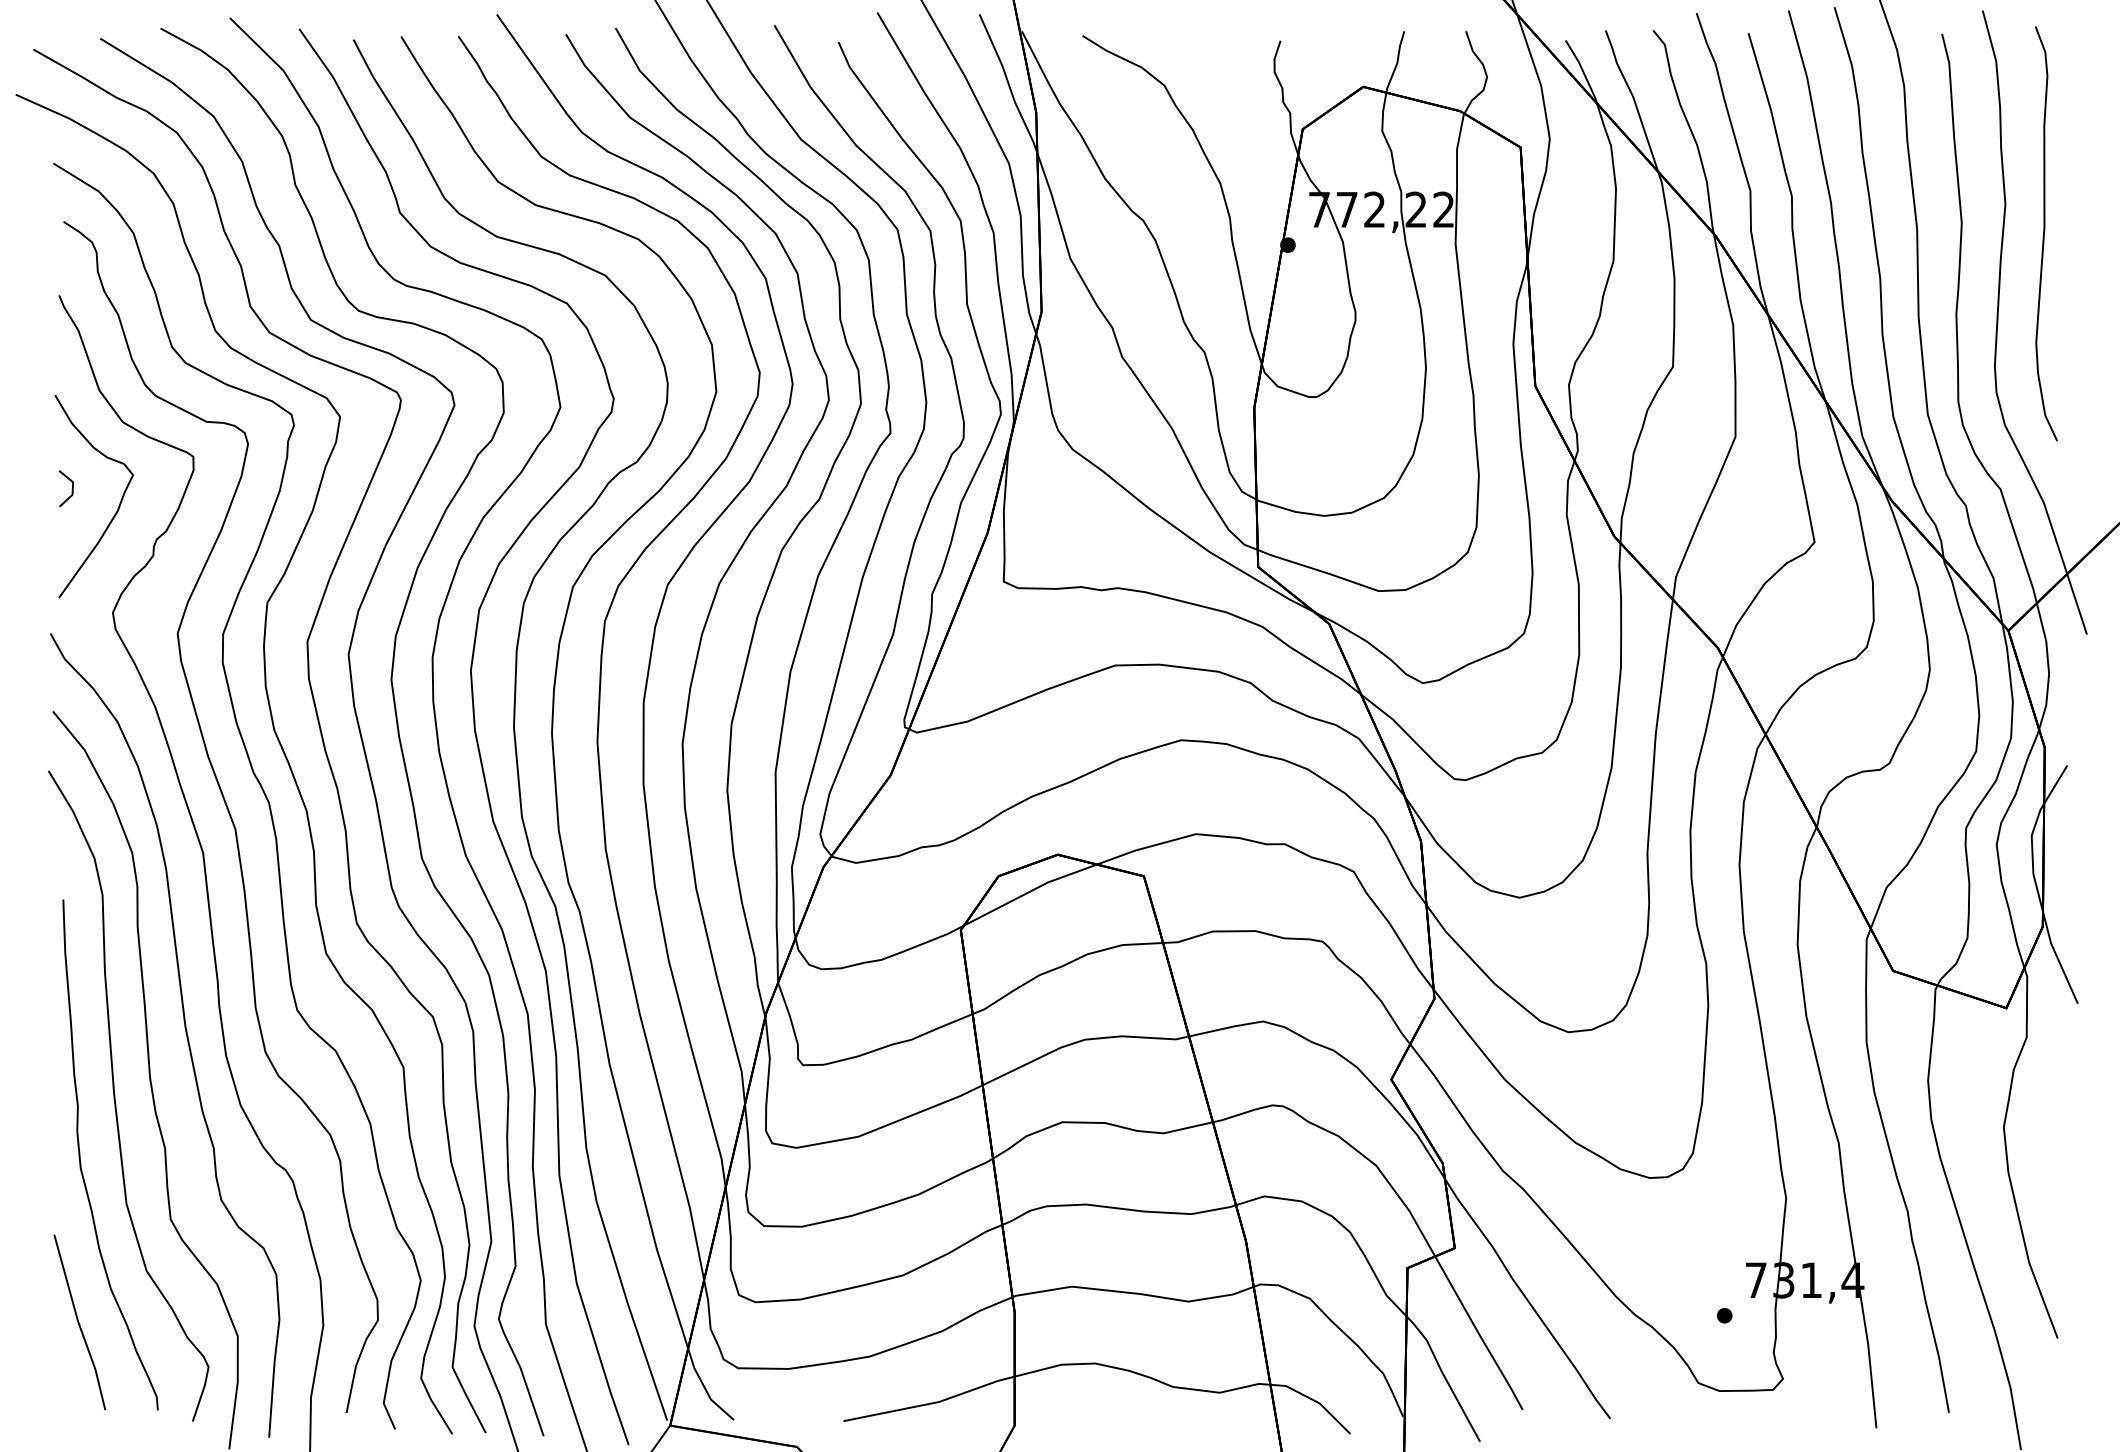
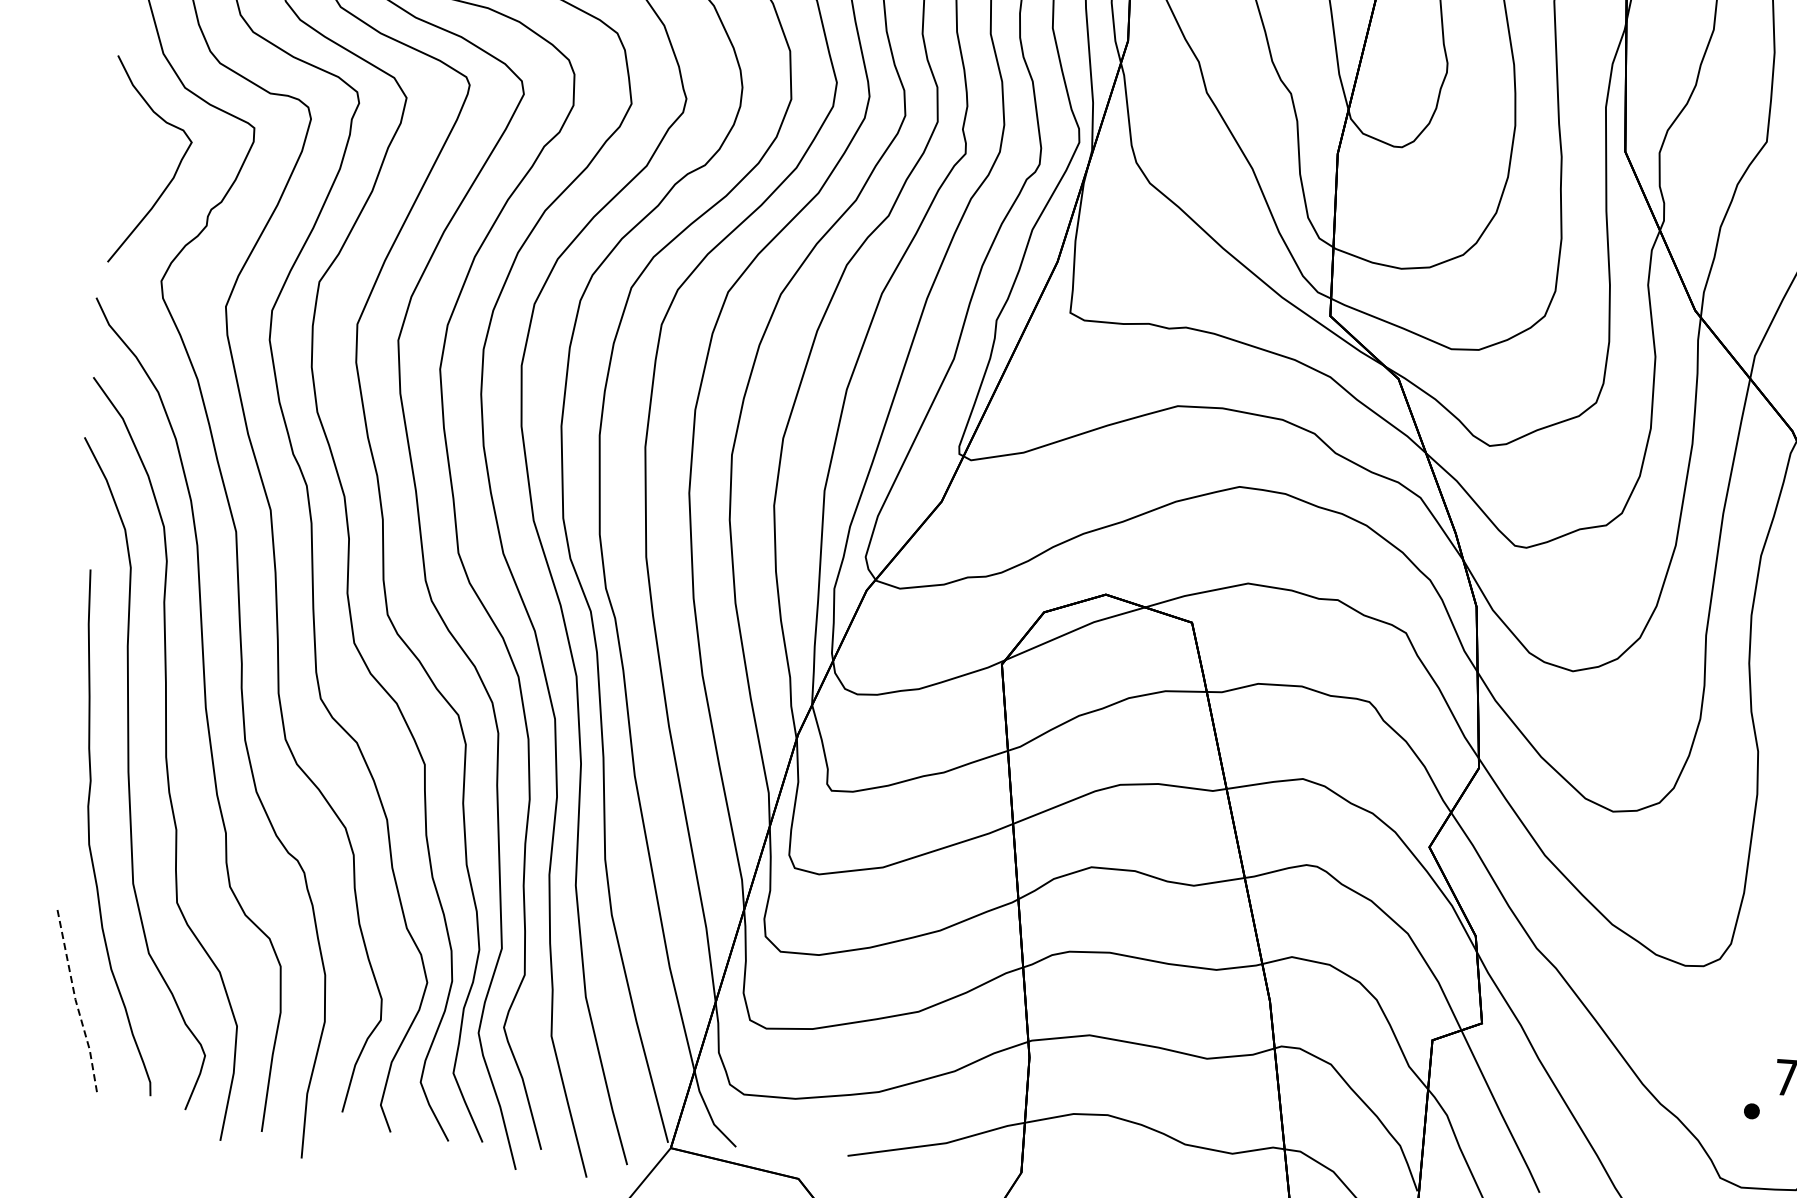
line: (71, 488) -> (128, 151), removed
line: (79, 1323) -> (76, 1002), solid -> dashed

